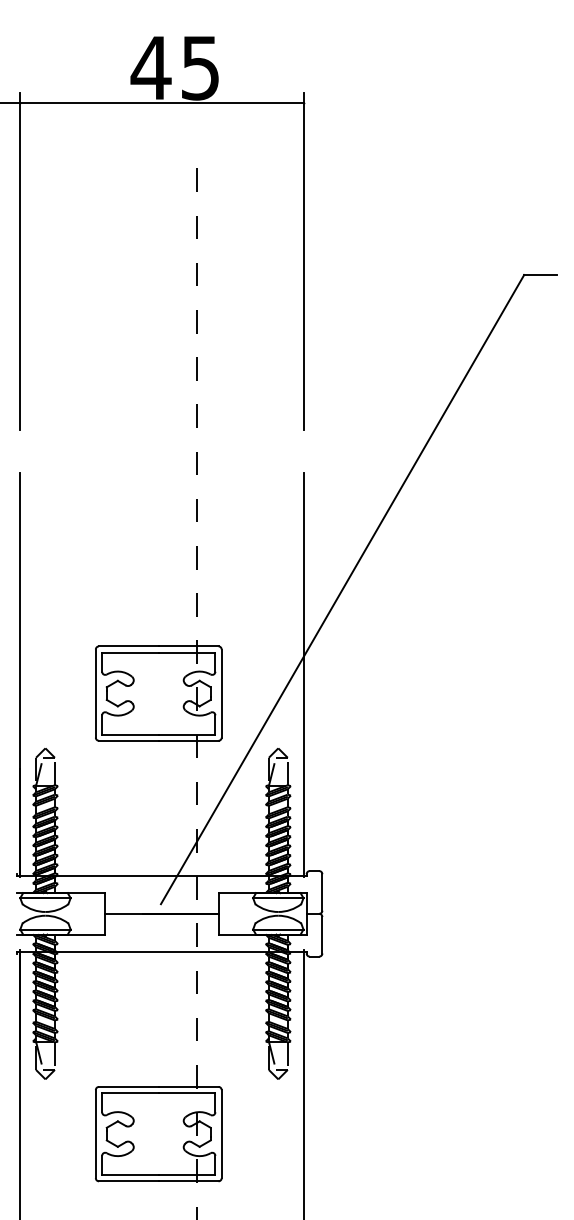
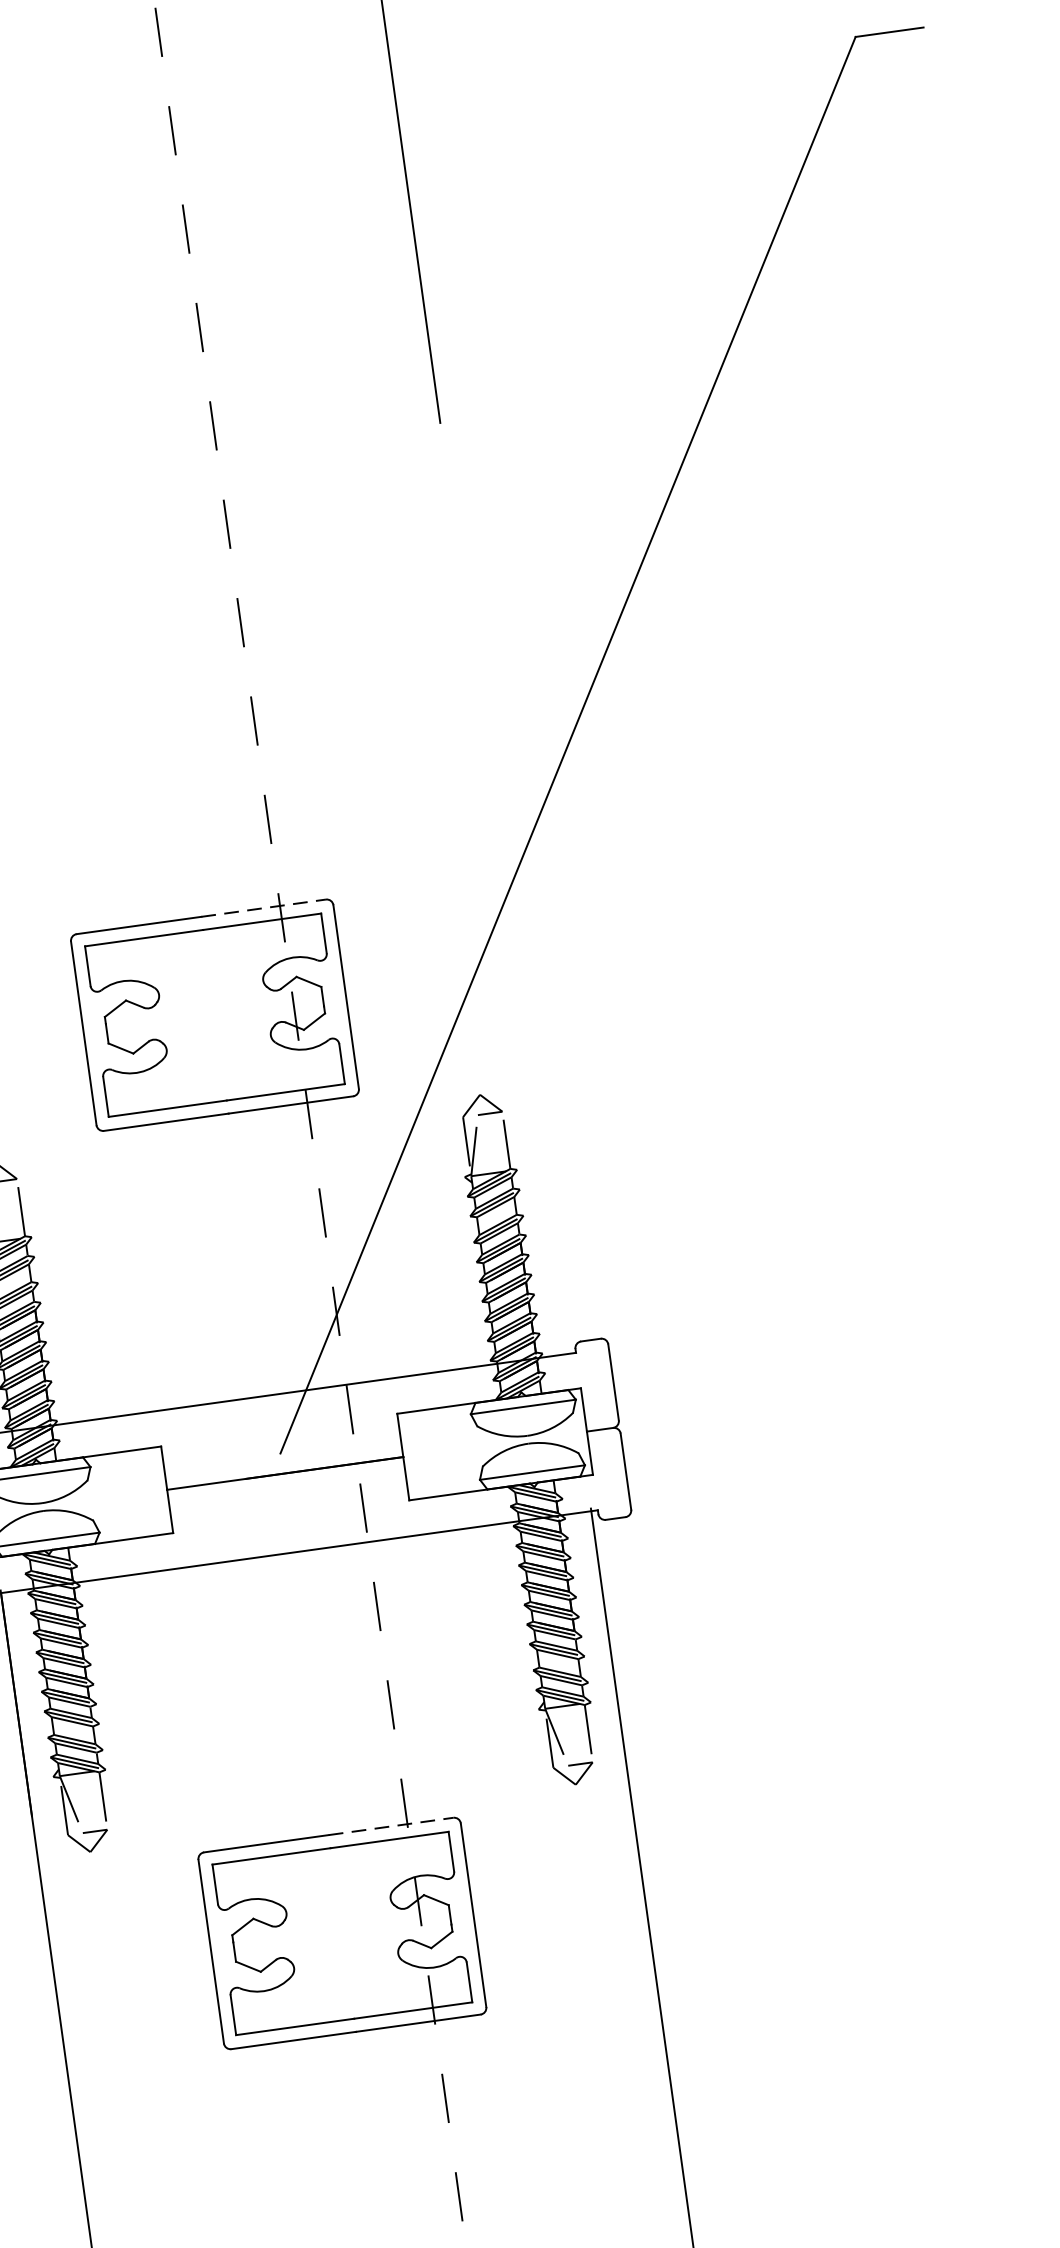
line: (188, 646) -> (263, 908), solid -> dashed
line: (303, 675) -> (511, 935), removed
line: (188, 1086) -> (390, 1825), solid -> dashed

